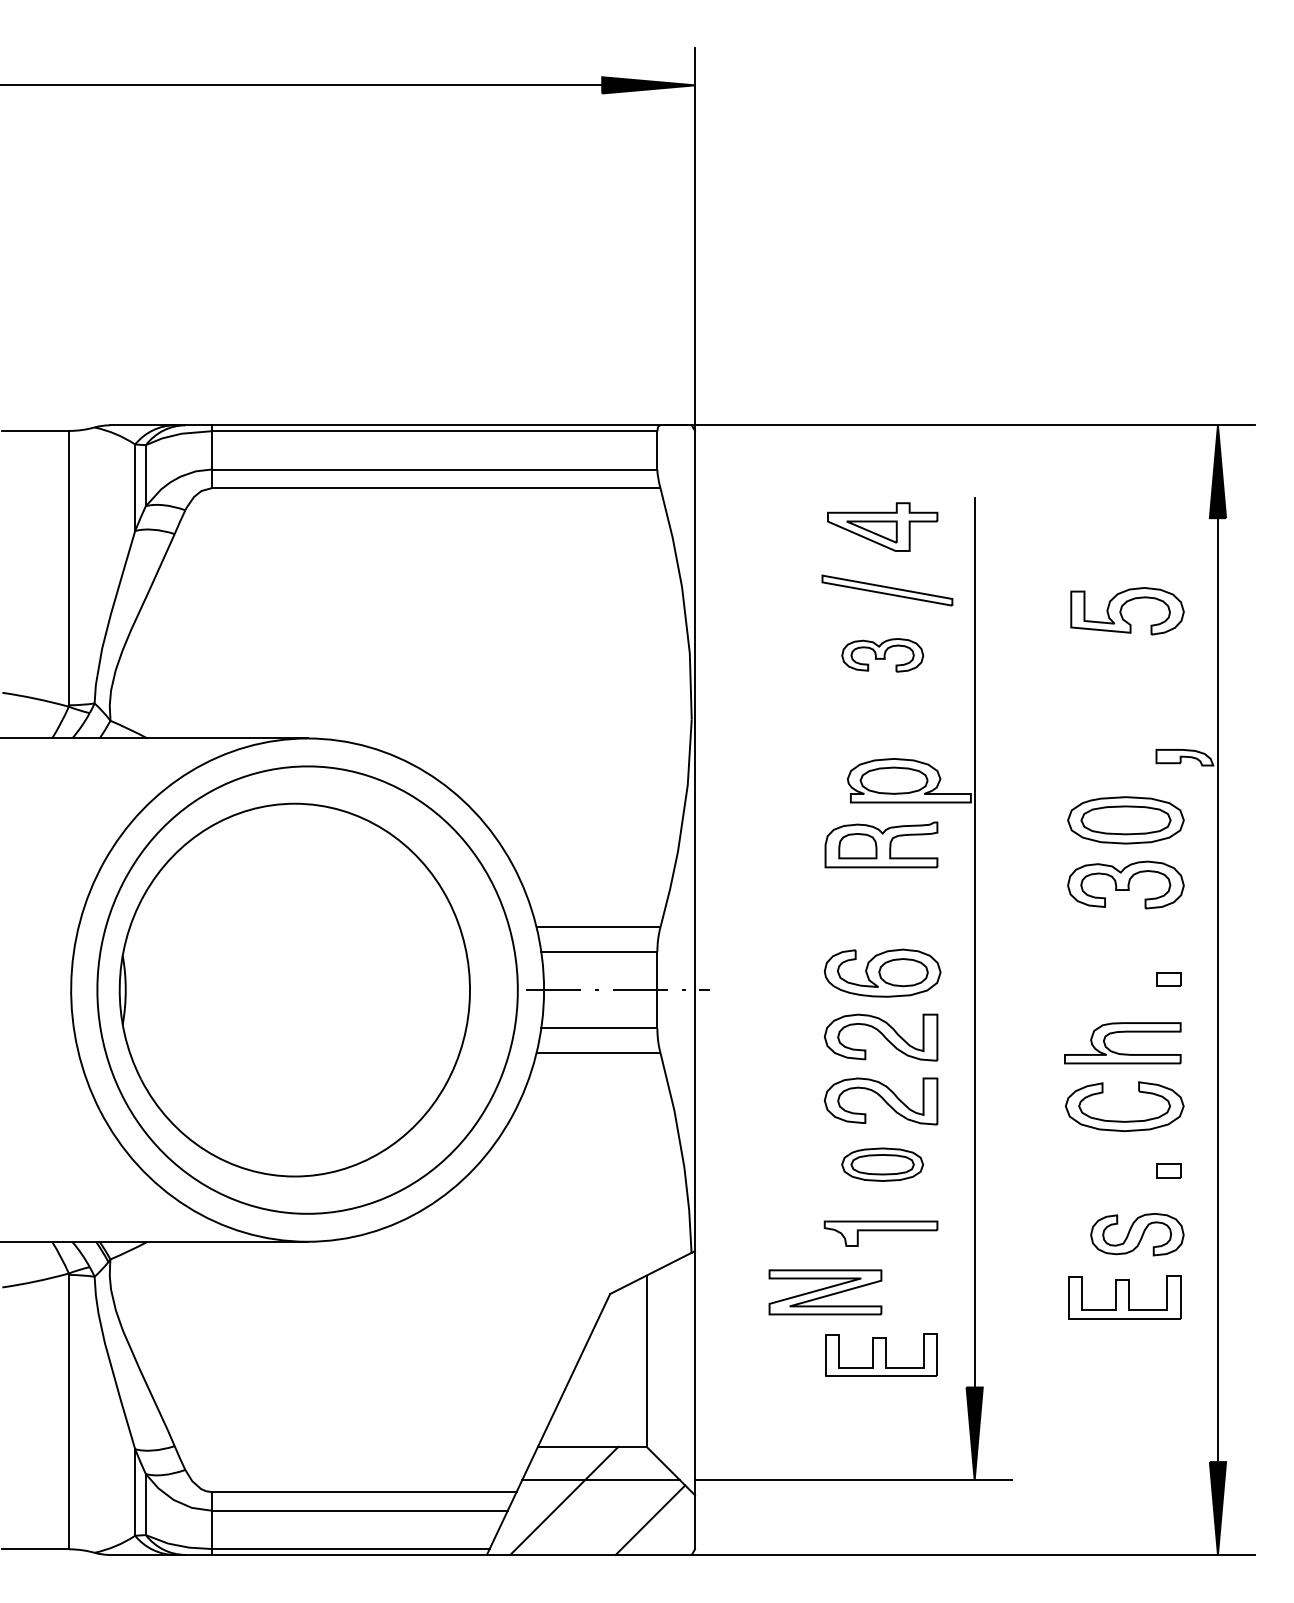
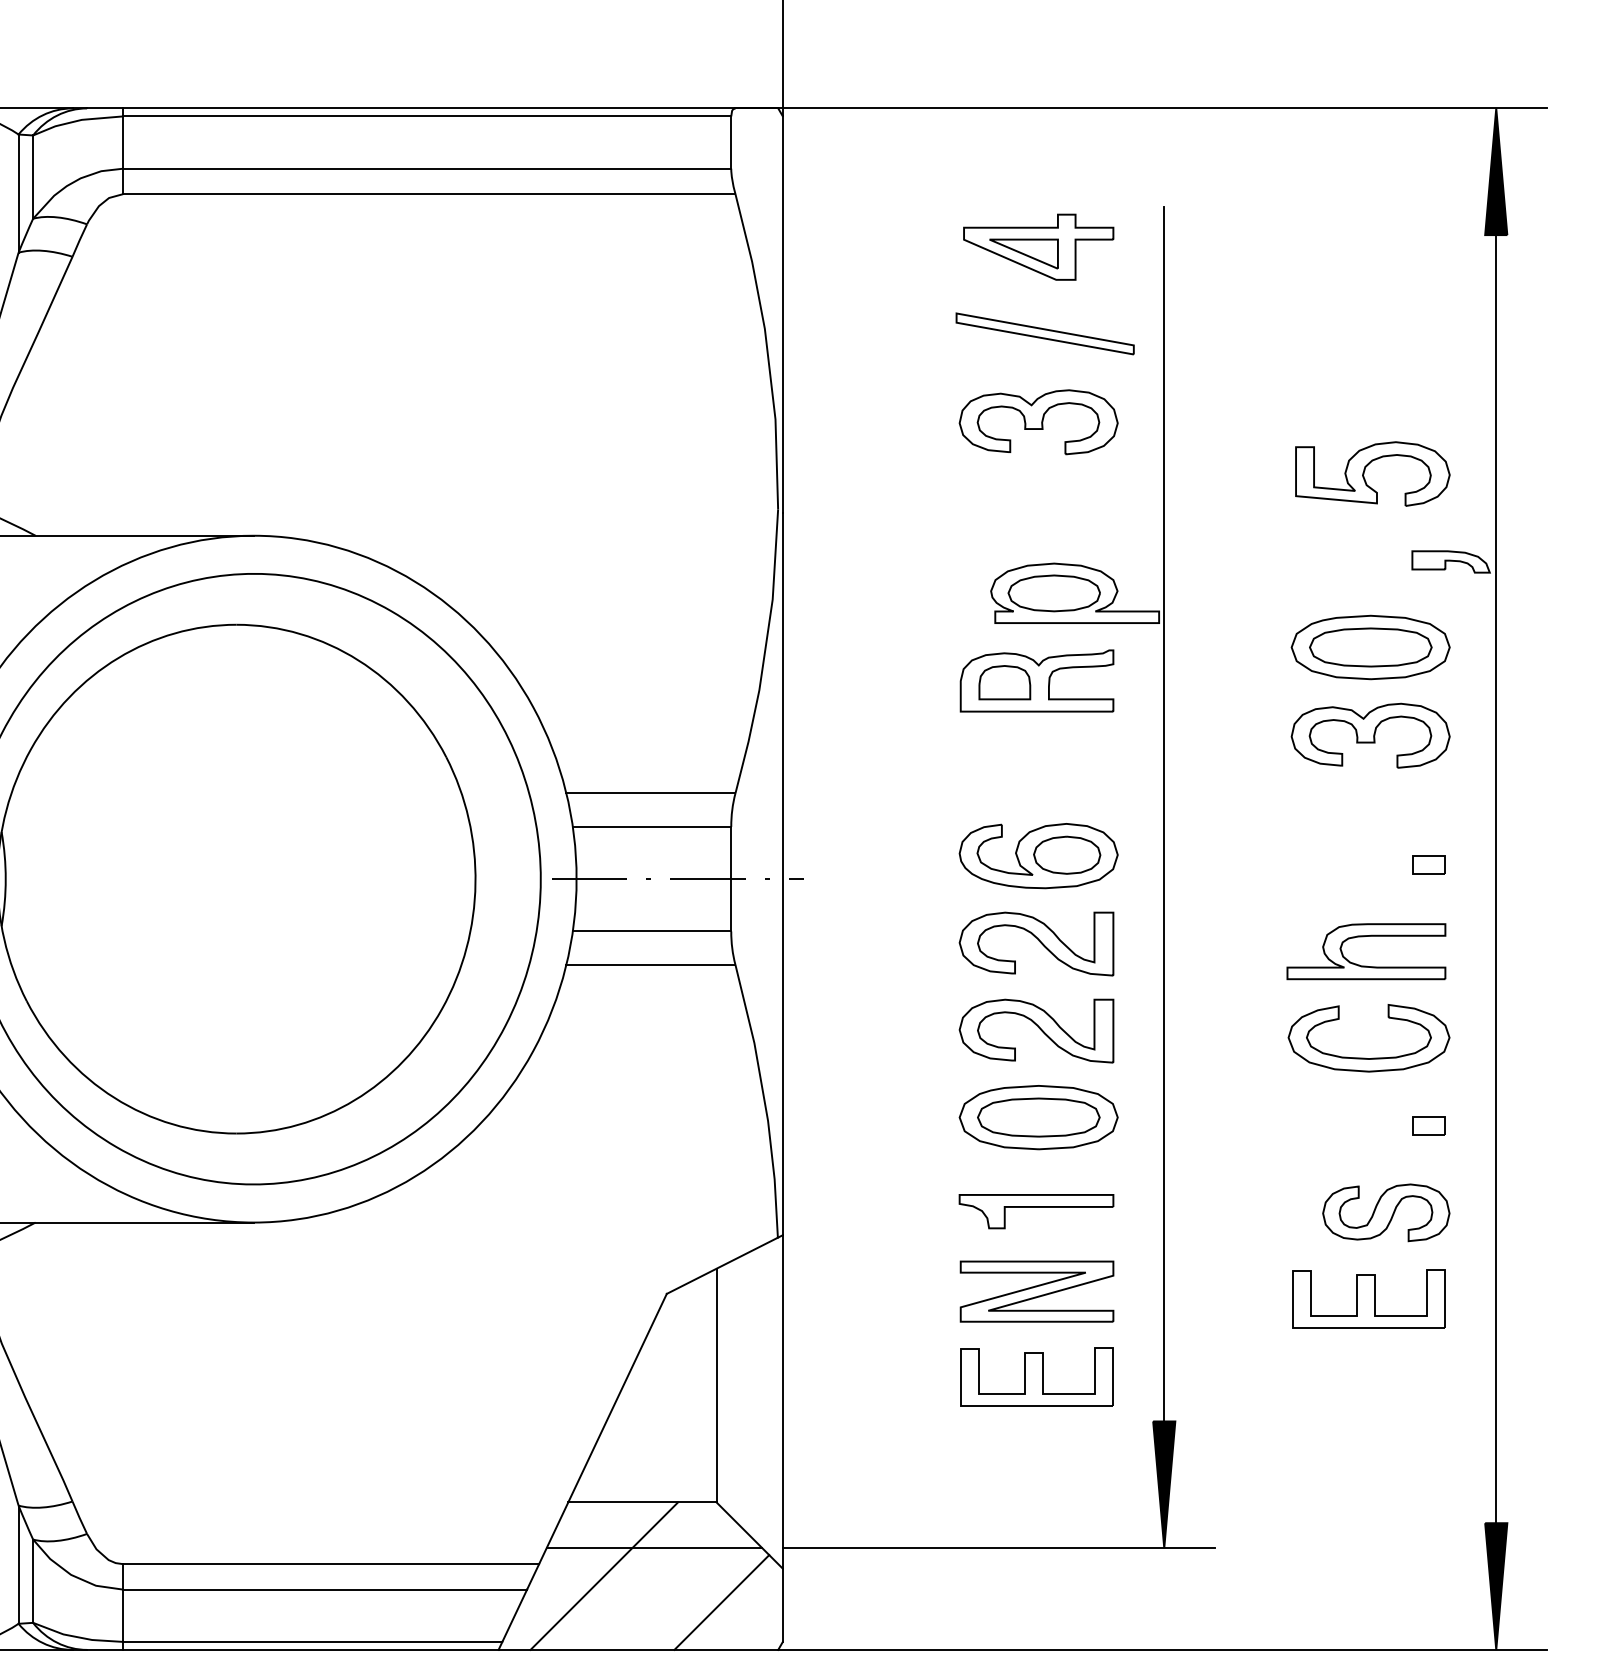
part: (1127, 611) -> (1372, 474), moved
part: (882, 655) -> (1038, 422), size x1.43
part: (882, 1164) -> (1038, 1117), size x1.43
part: (825, 1292) -> (1037, 1291), moved

